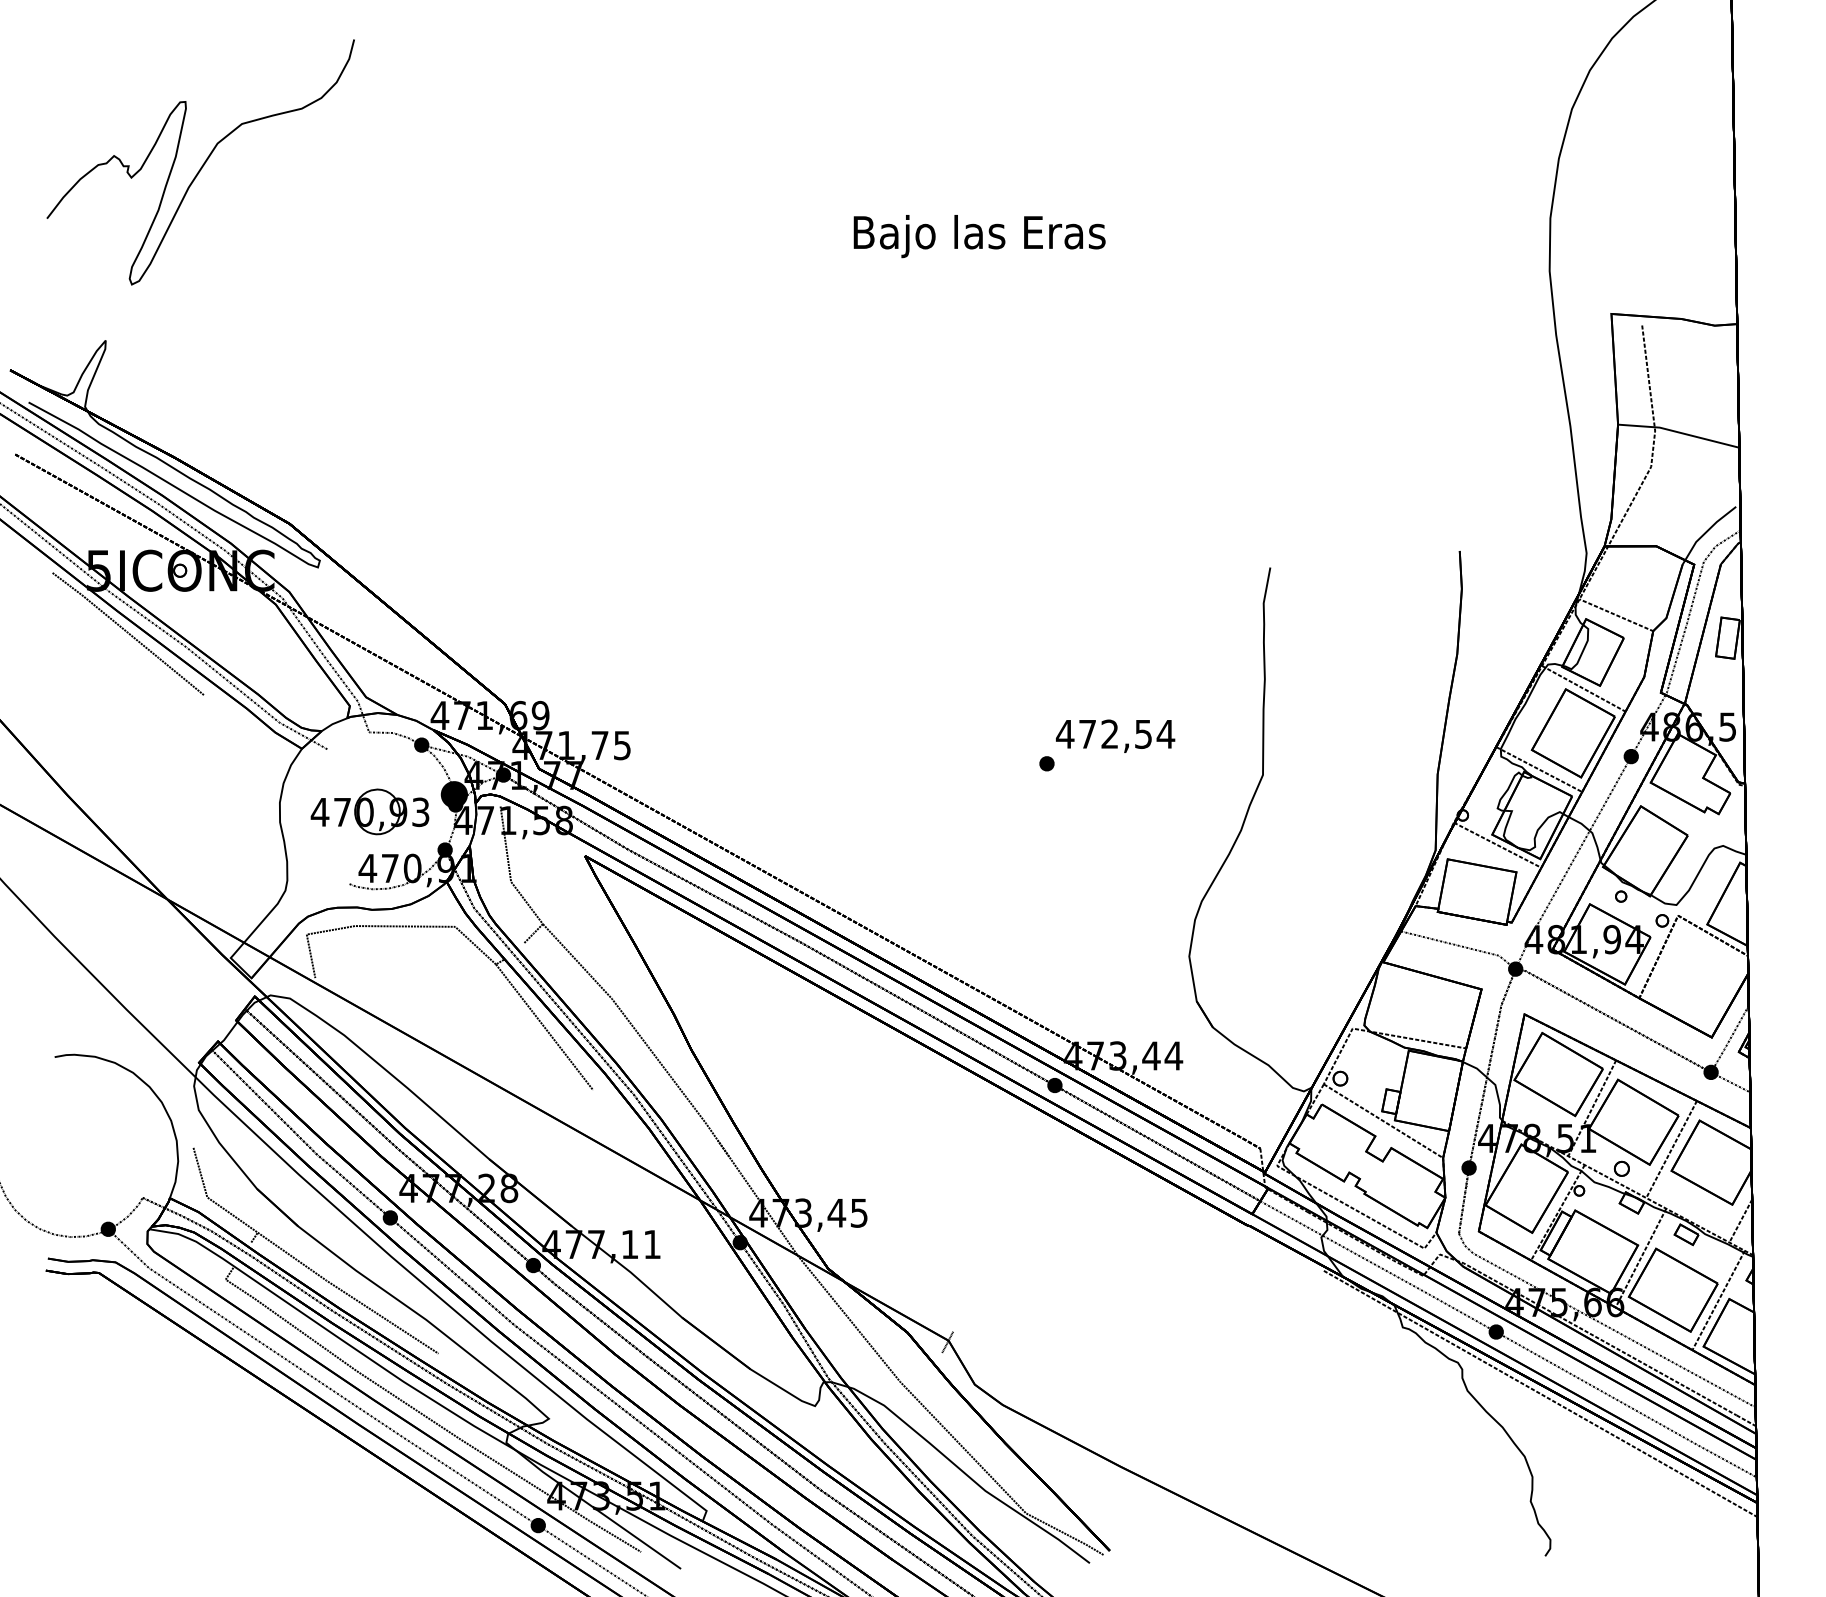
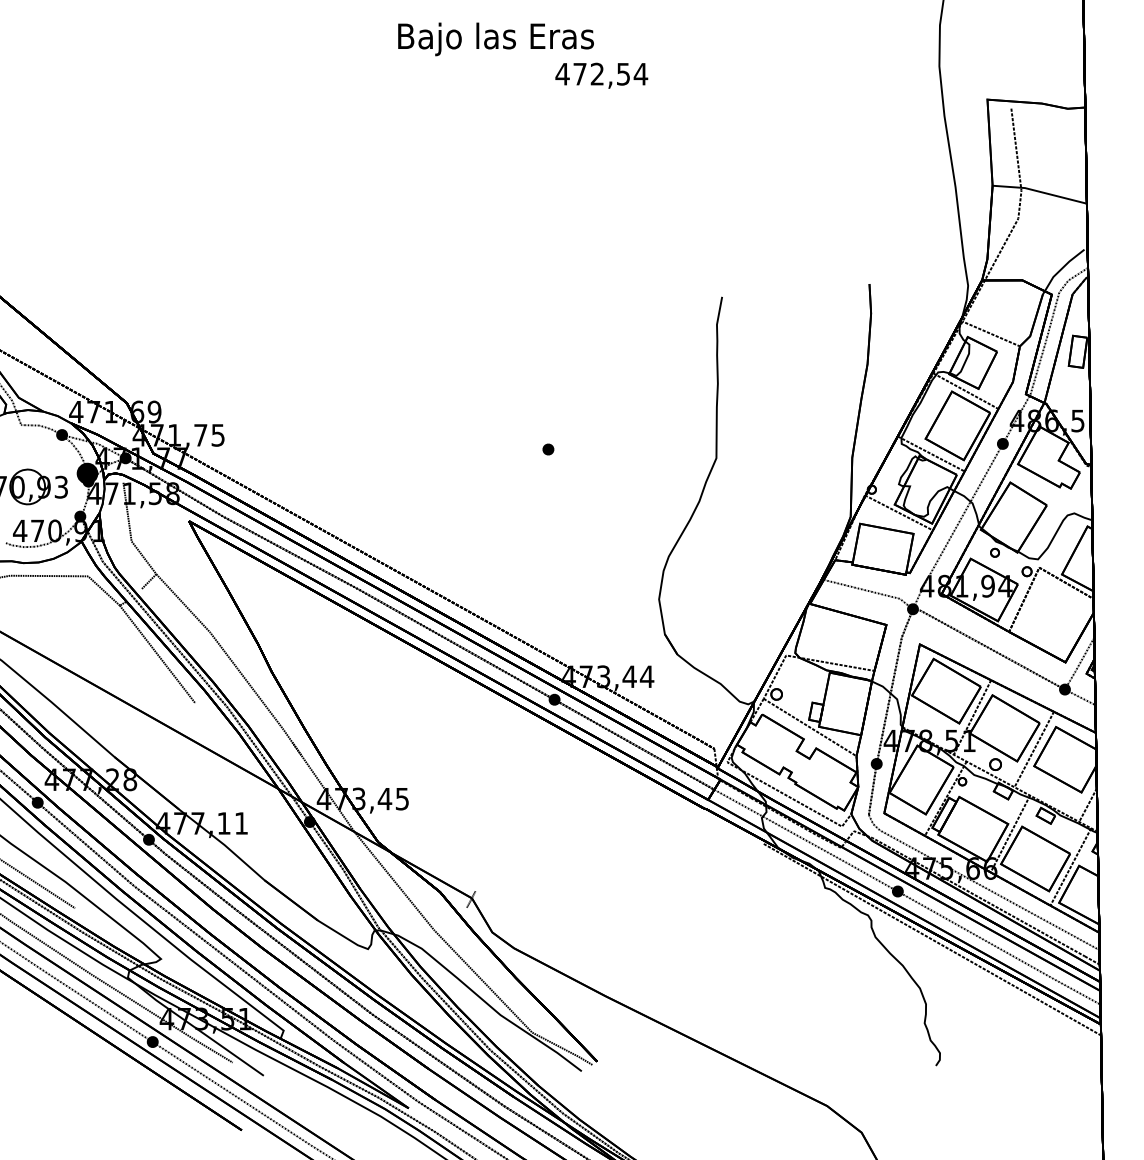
text: (1115, 735) -> (601, 75), moved

